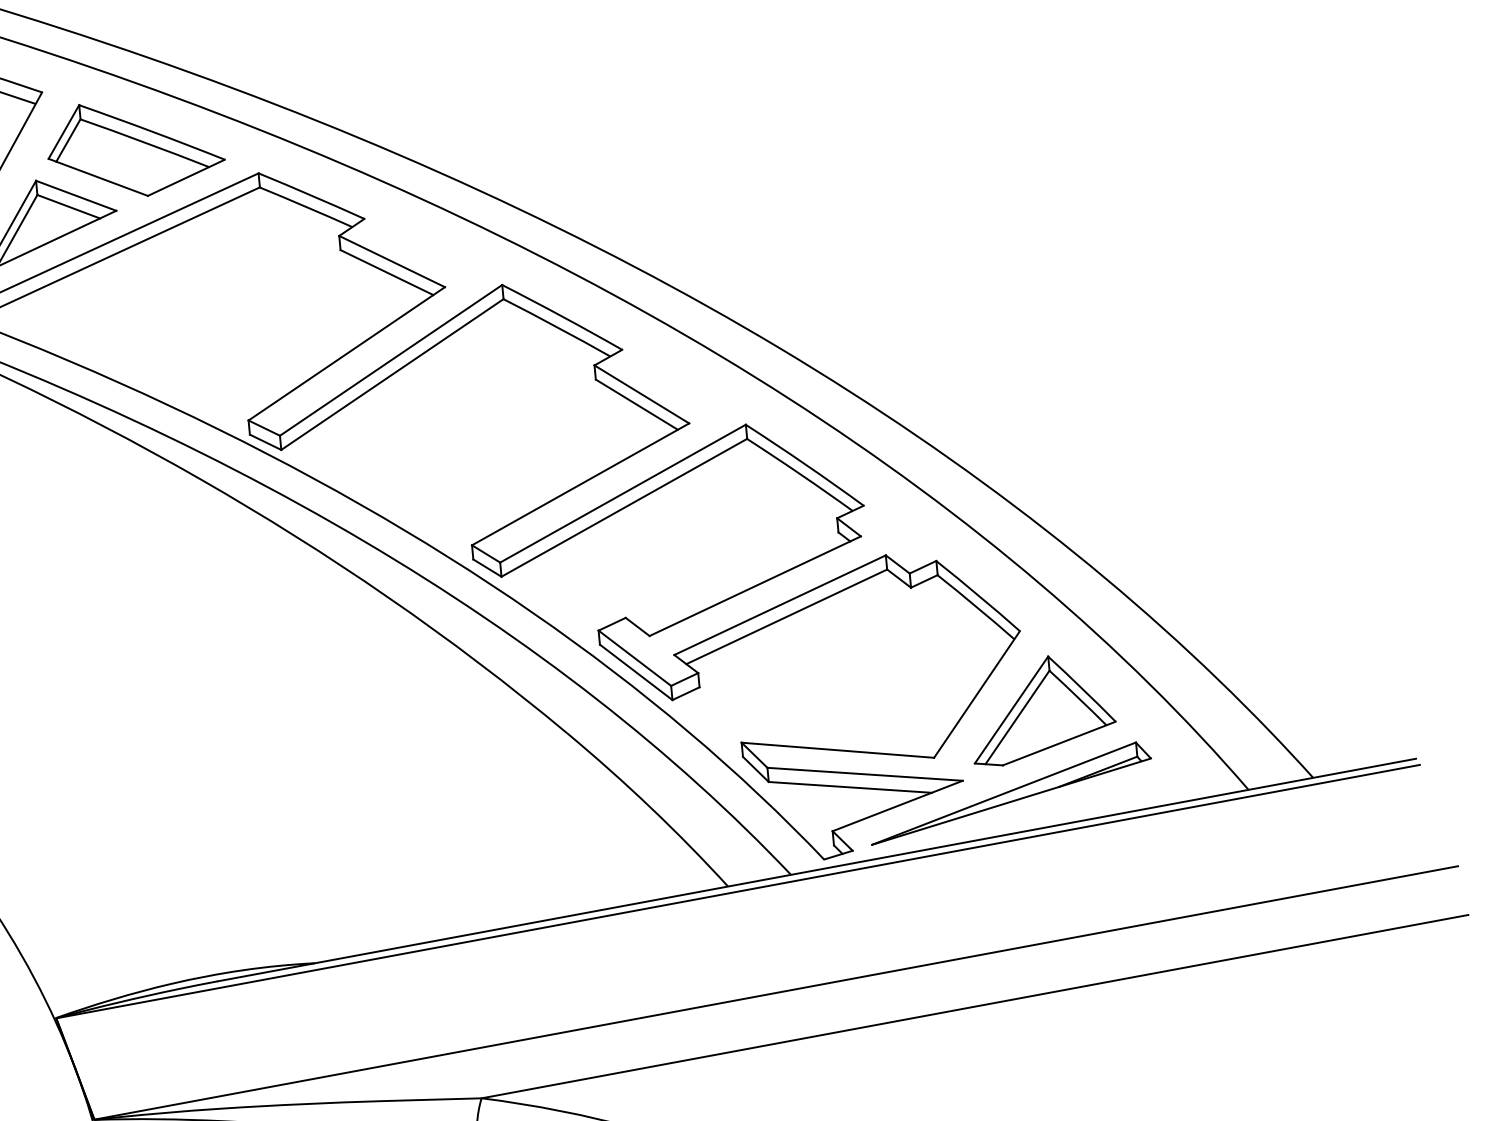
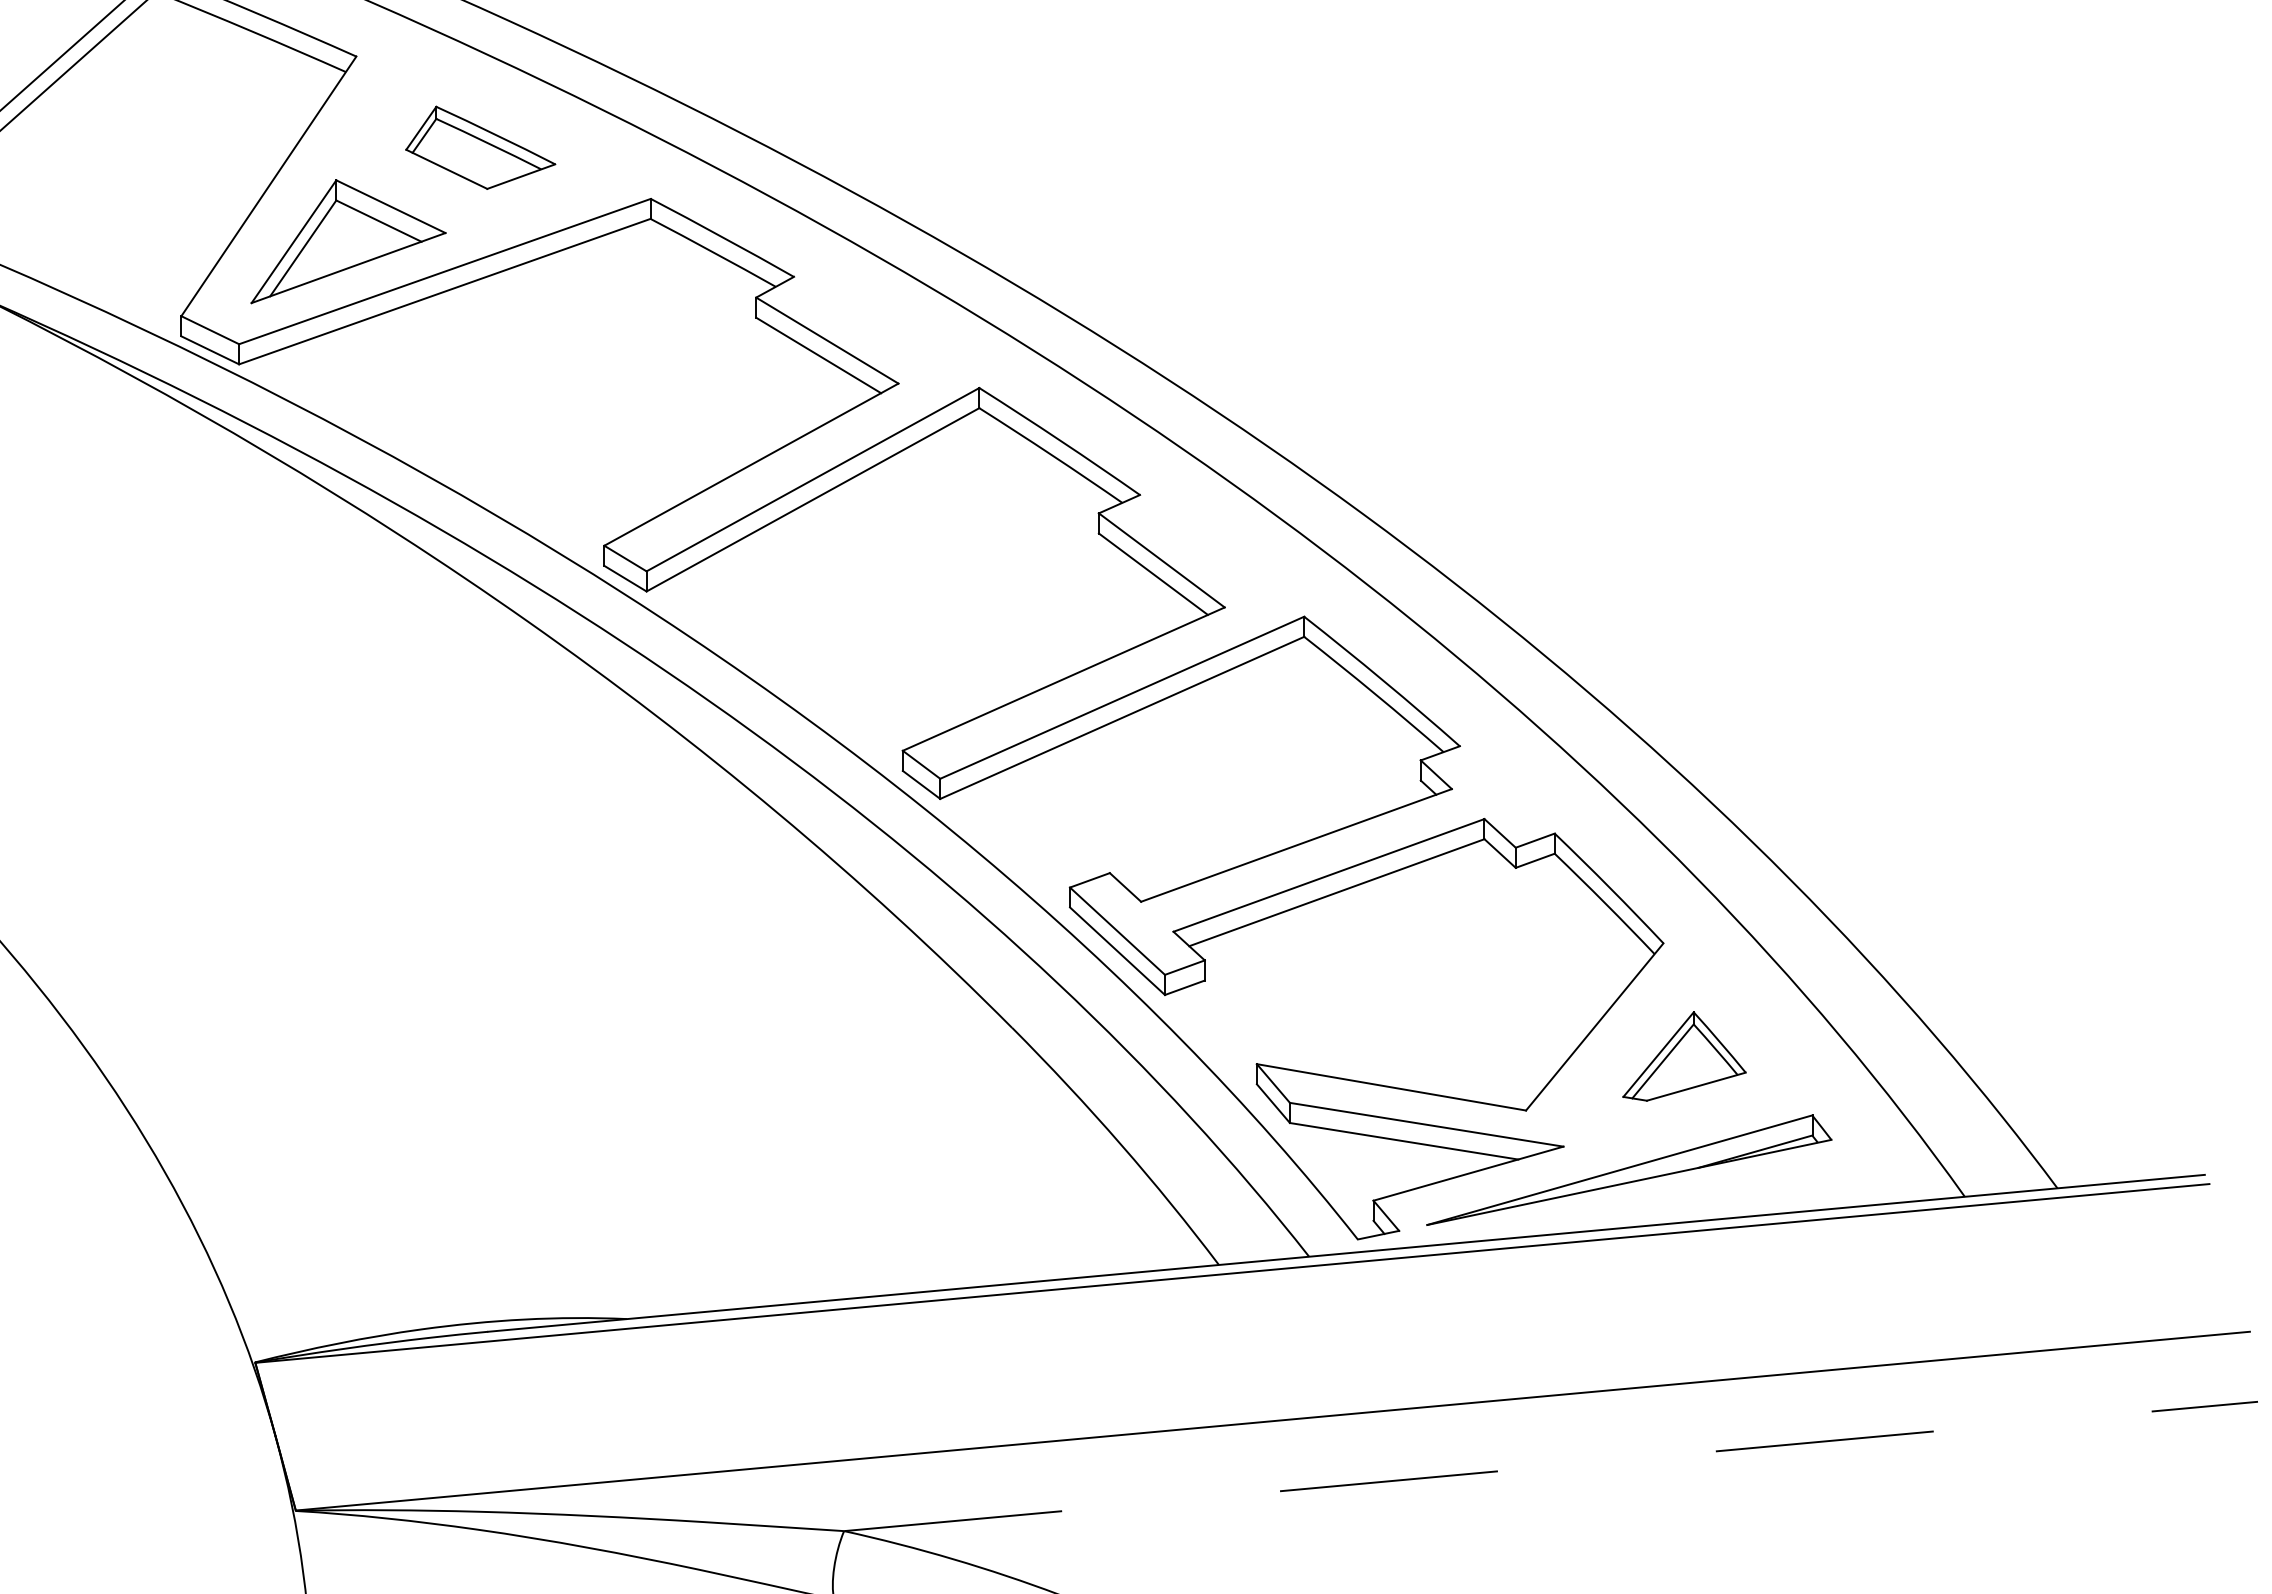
part: (135, 148) -> (480, 147), size x0.6
part: (1042, 709) -> (1684, 1056), size x0.6
line: (975, 1006) -> (1551, 1466), solid -> dashed

